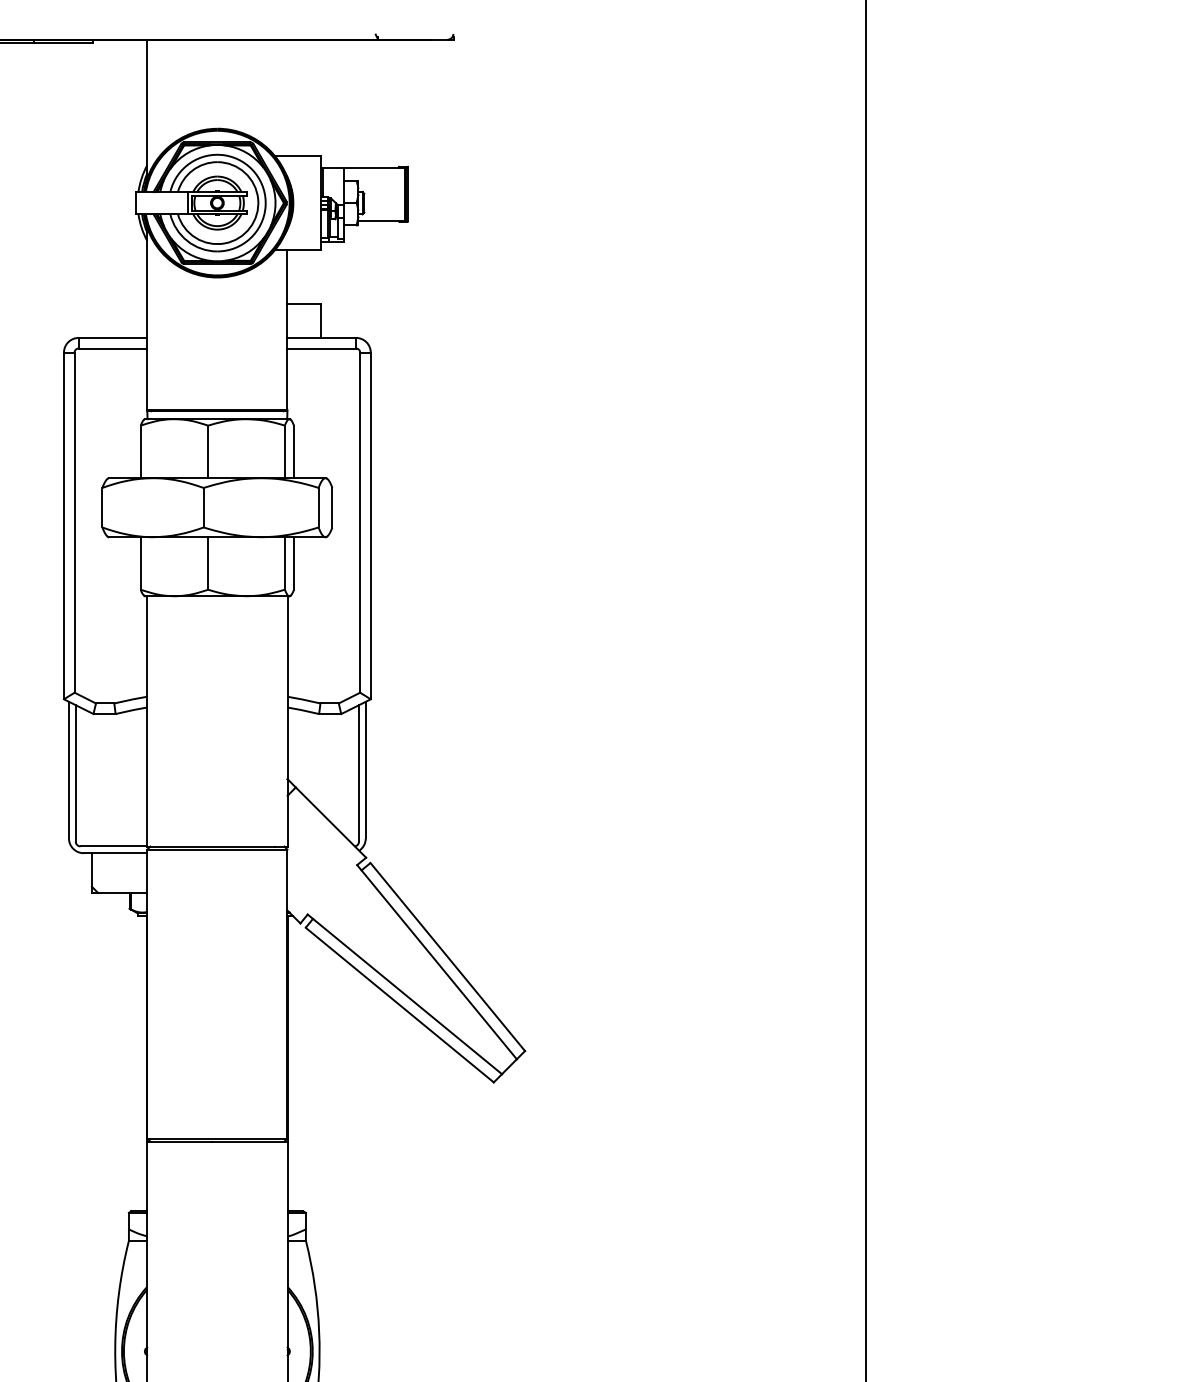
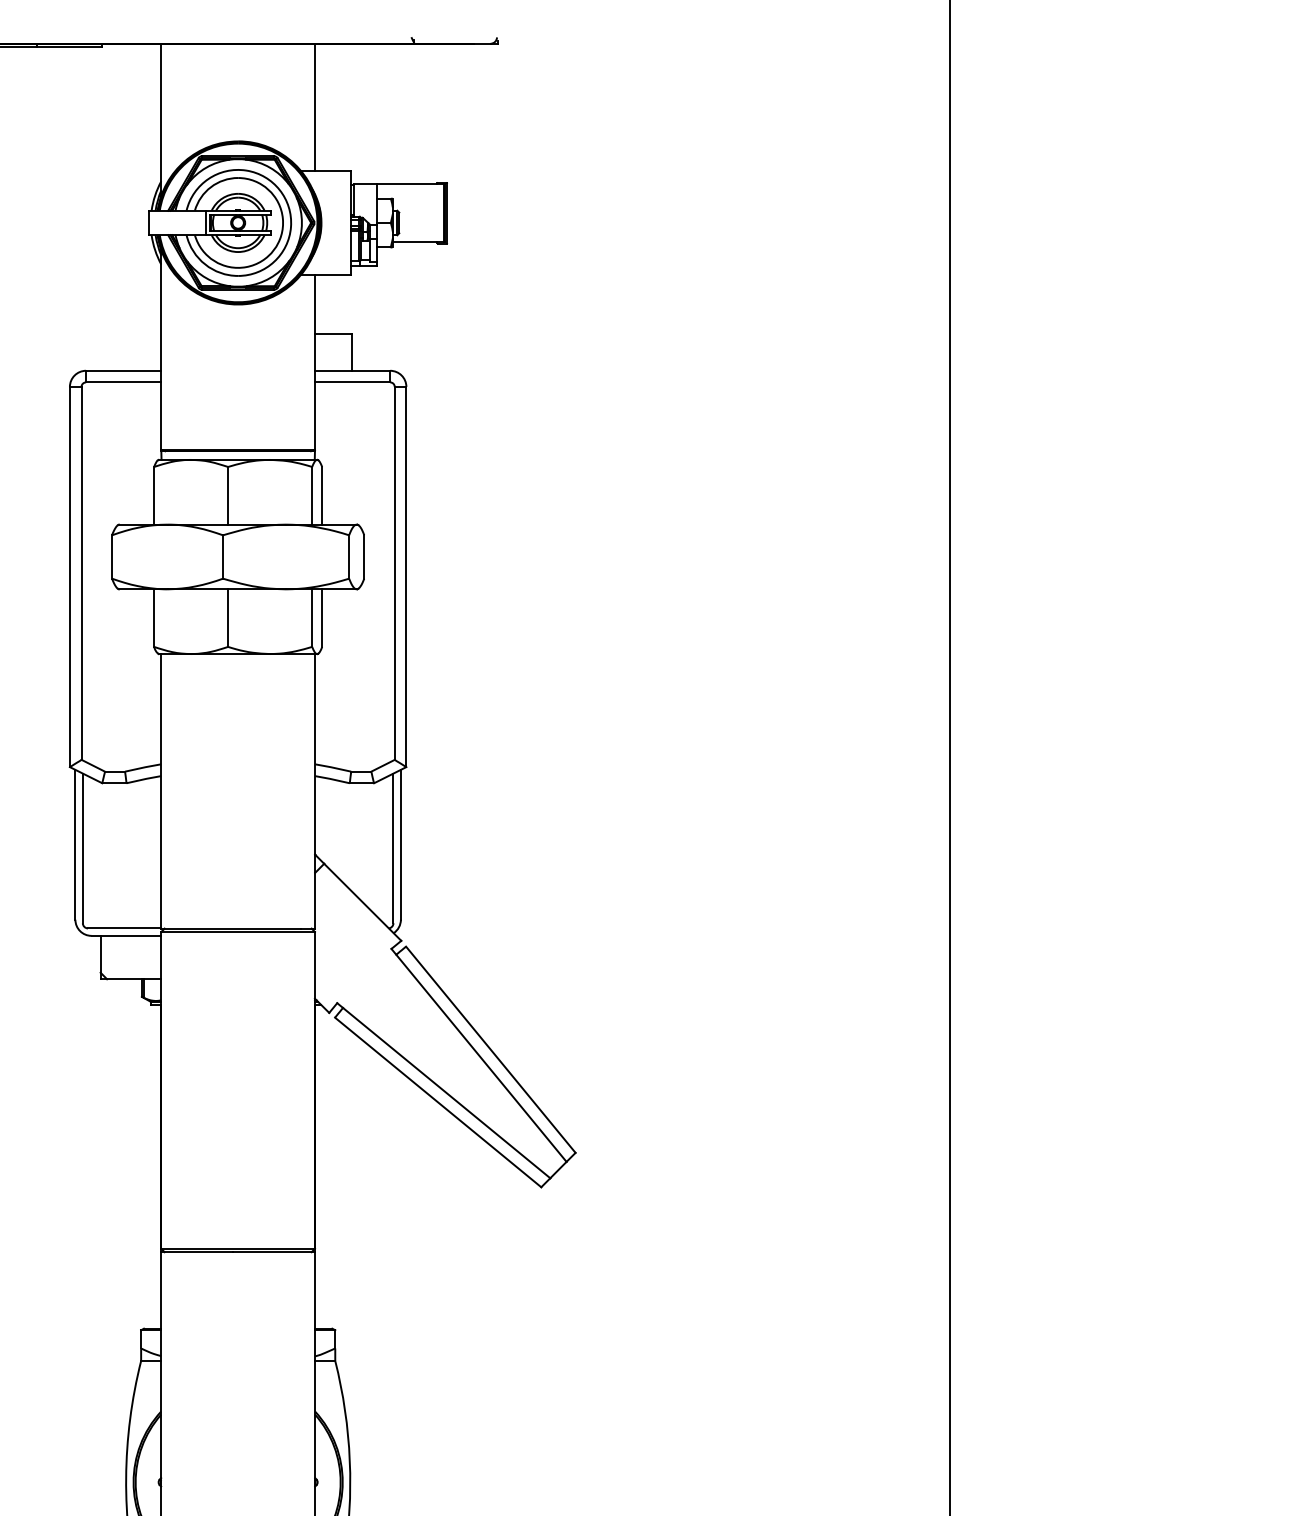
line: (287, 97) -> (315, 107), added

